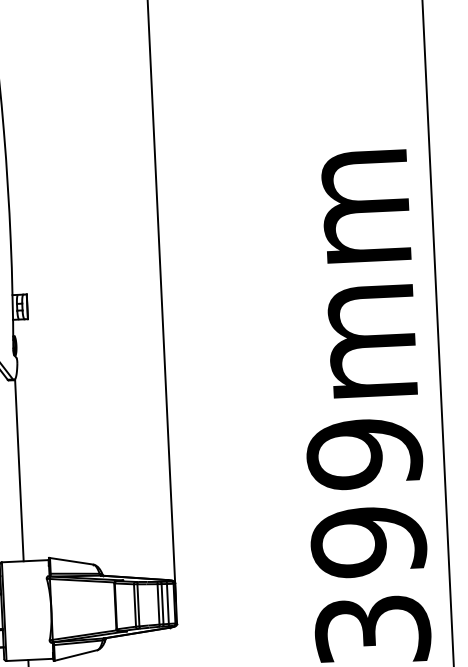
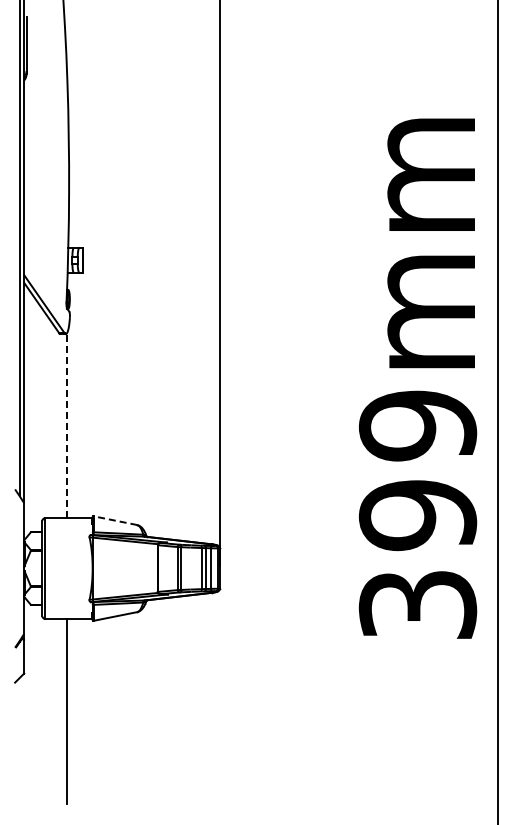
line: (18, 469) -> (66, 425), solid -> dashed
line: (71, 561) -> (115, 520), solid -> dashed

